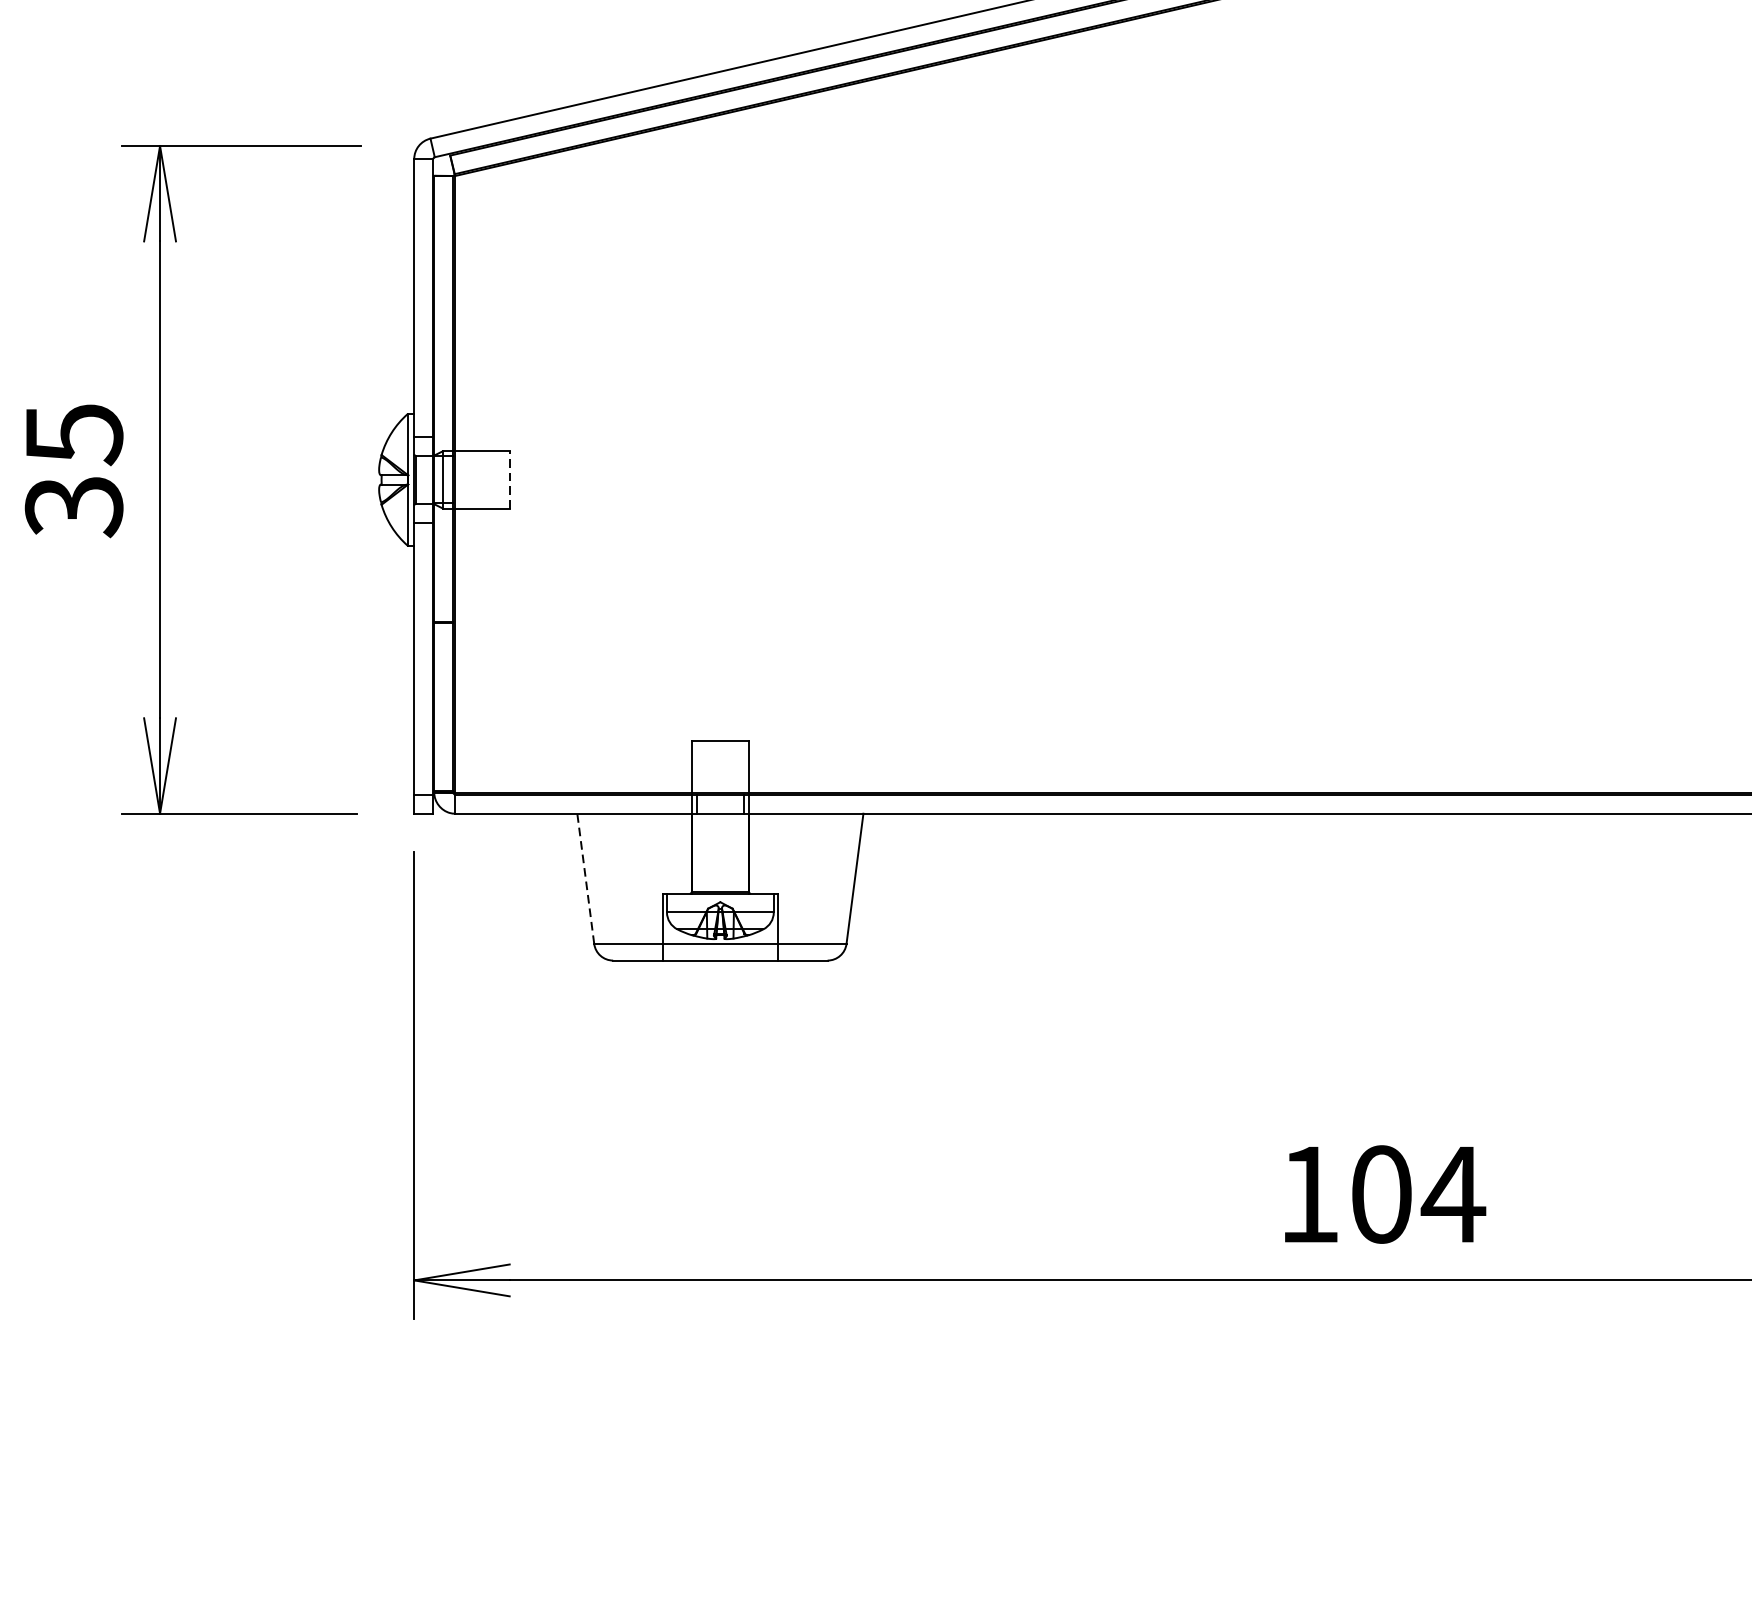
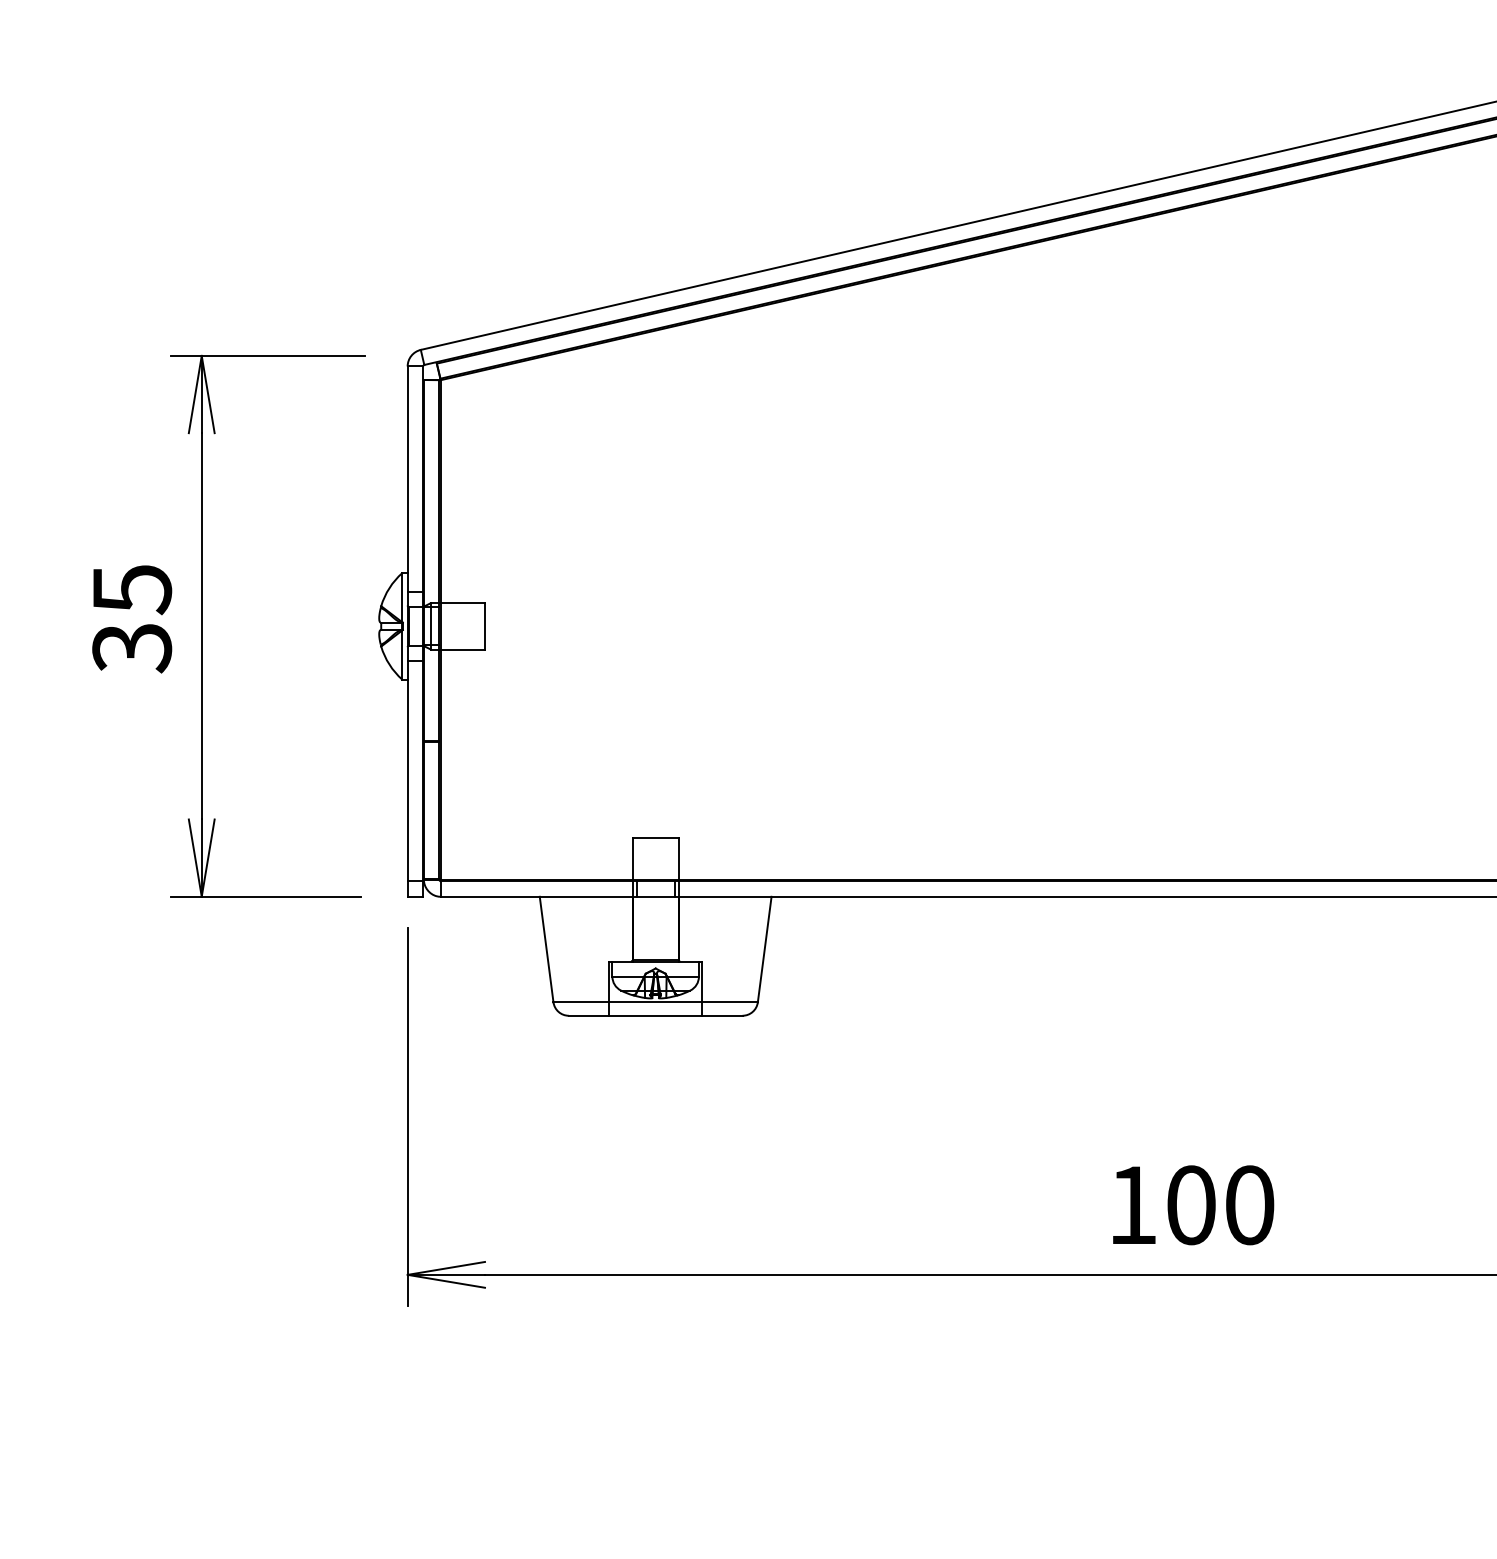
line: (509, 478) -> (484, 625), dashed -> solid
line: (585, 878) -> (546, 949), dashed -> solid
text: (1453, 1194) -> (1249, 1205), 104 -> 100

